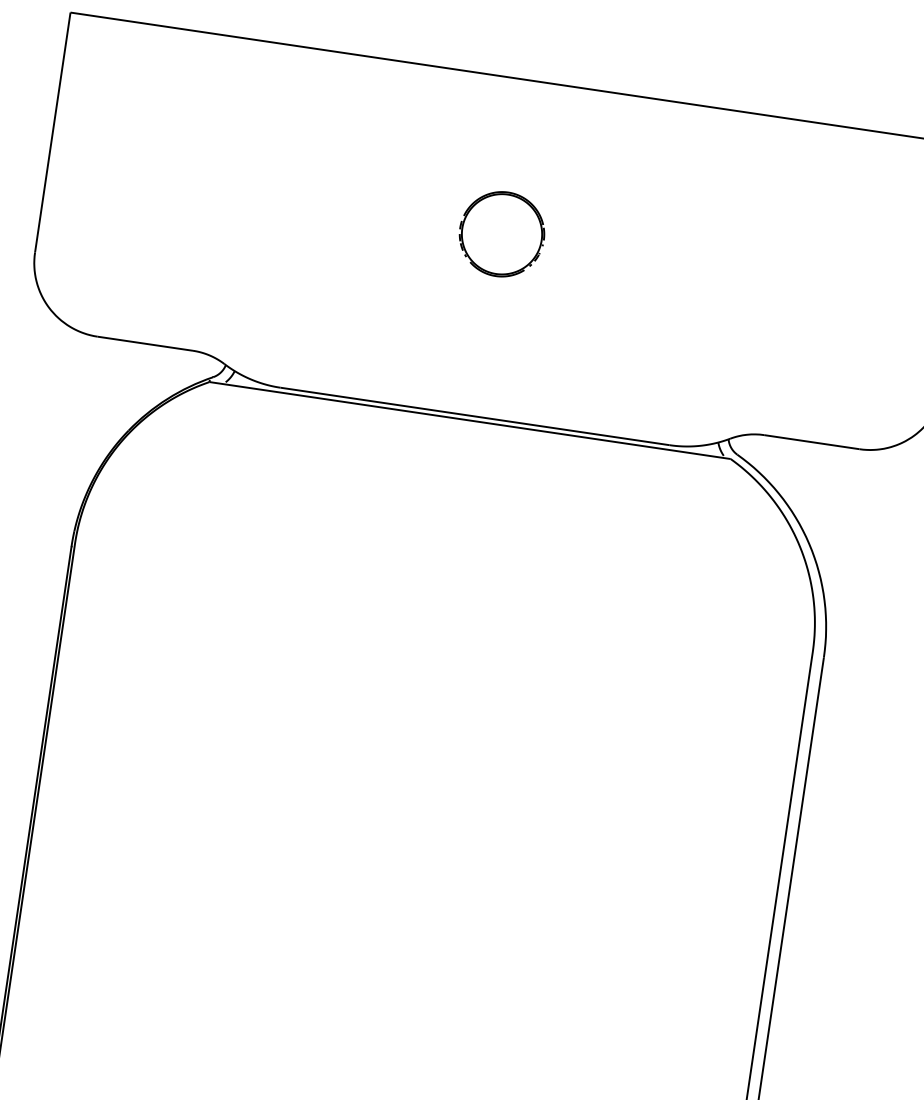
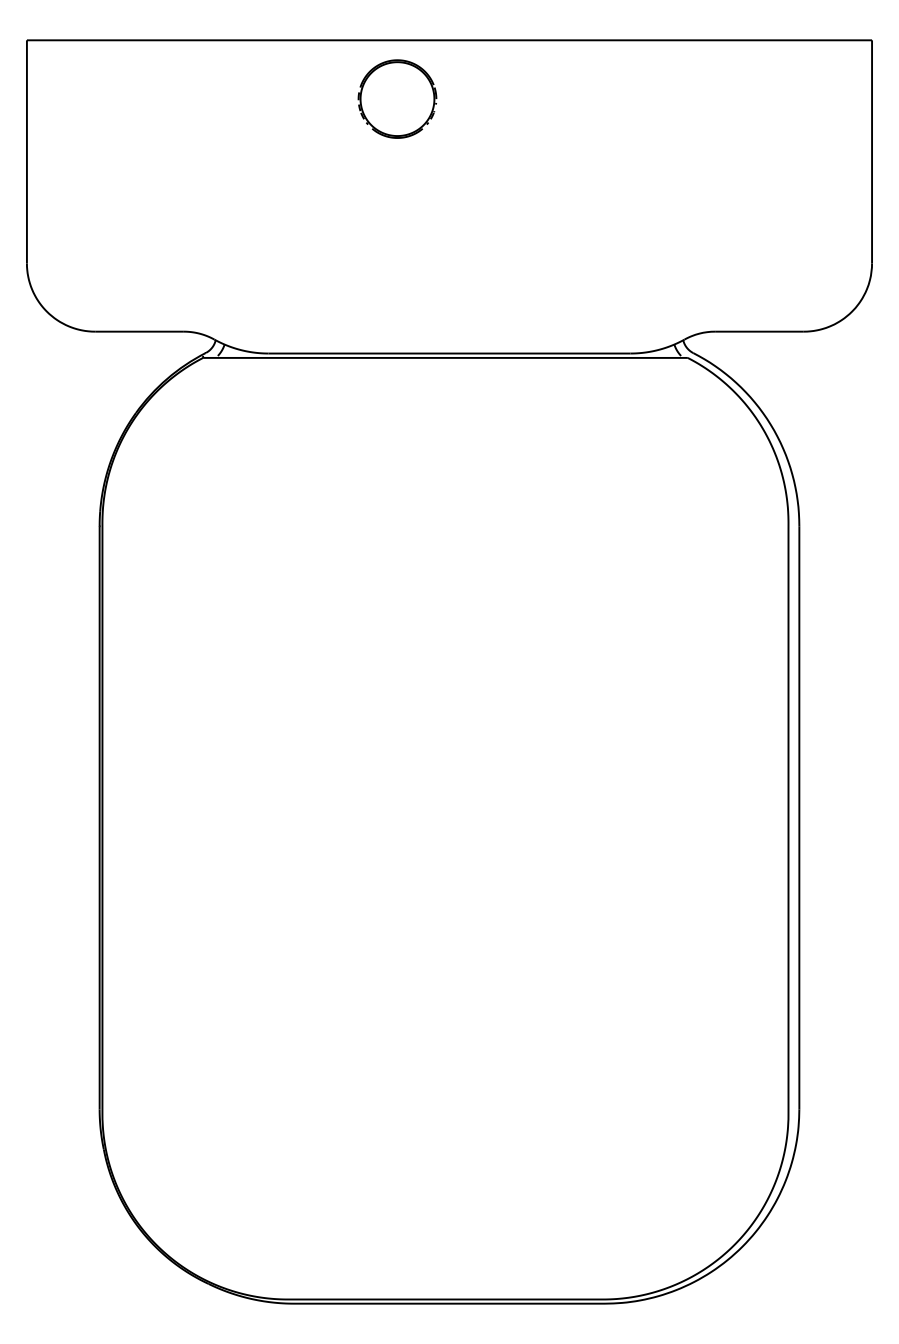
part: (502, 233) -> (397, 98), moved

